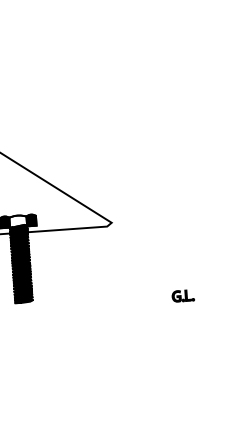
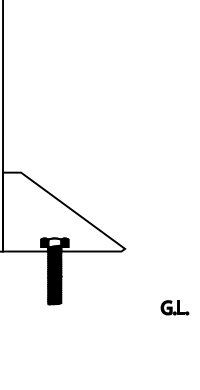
part: (182, 295) -> (174, 307), size x1.67

